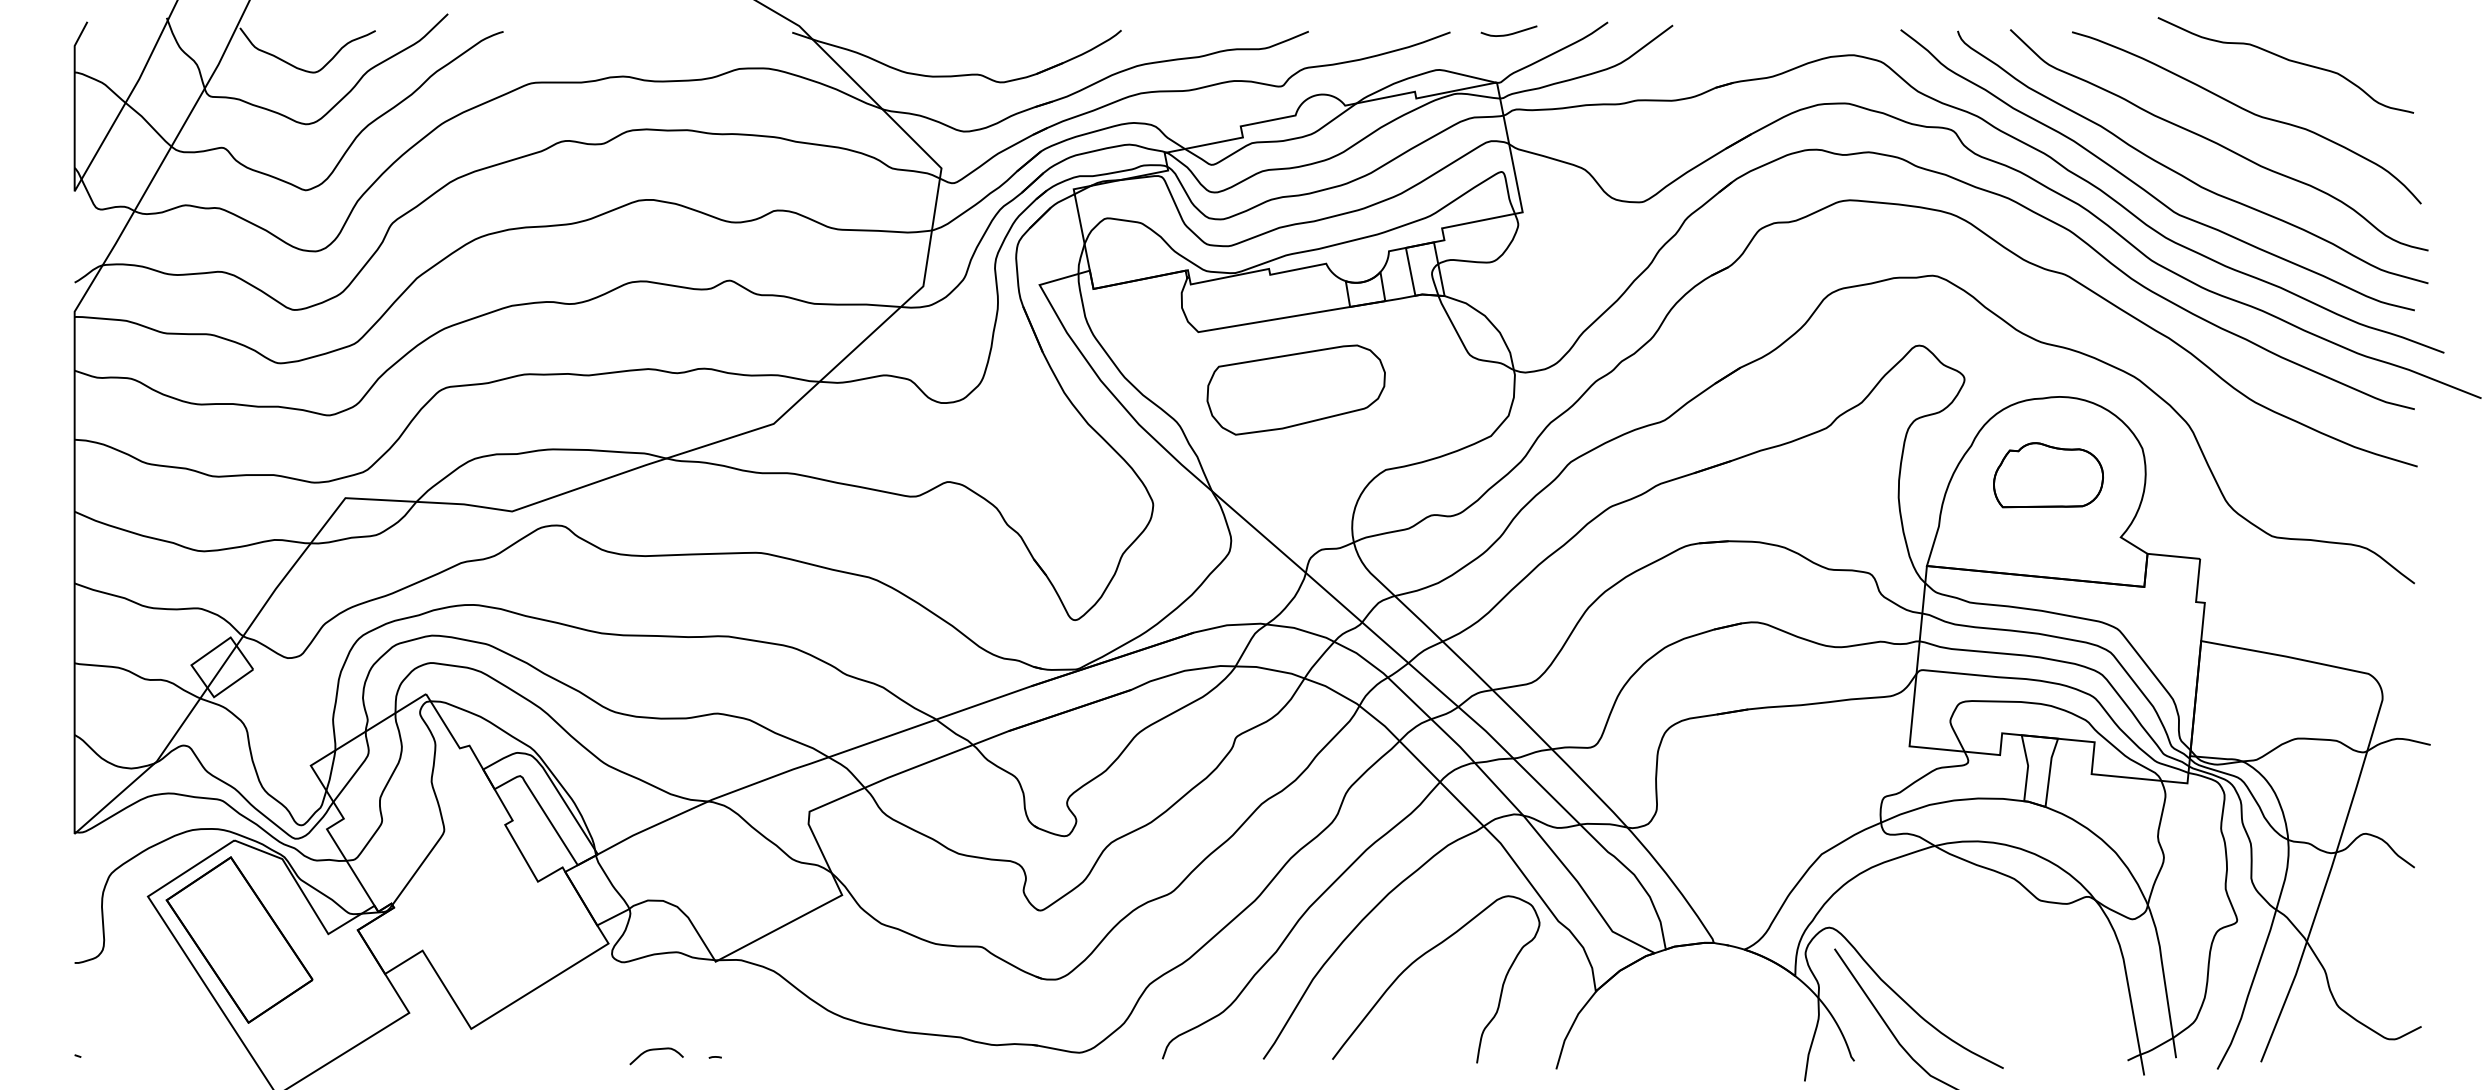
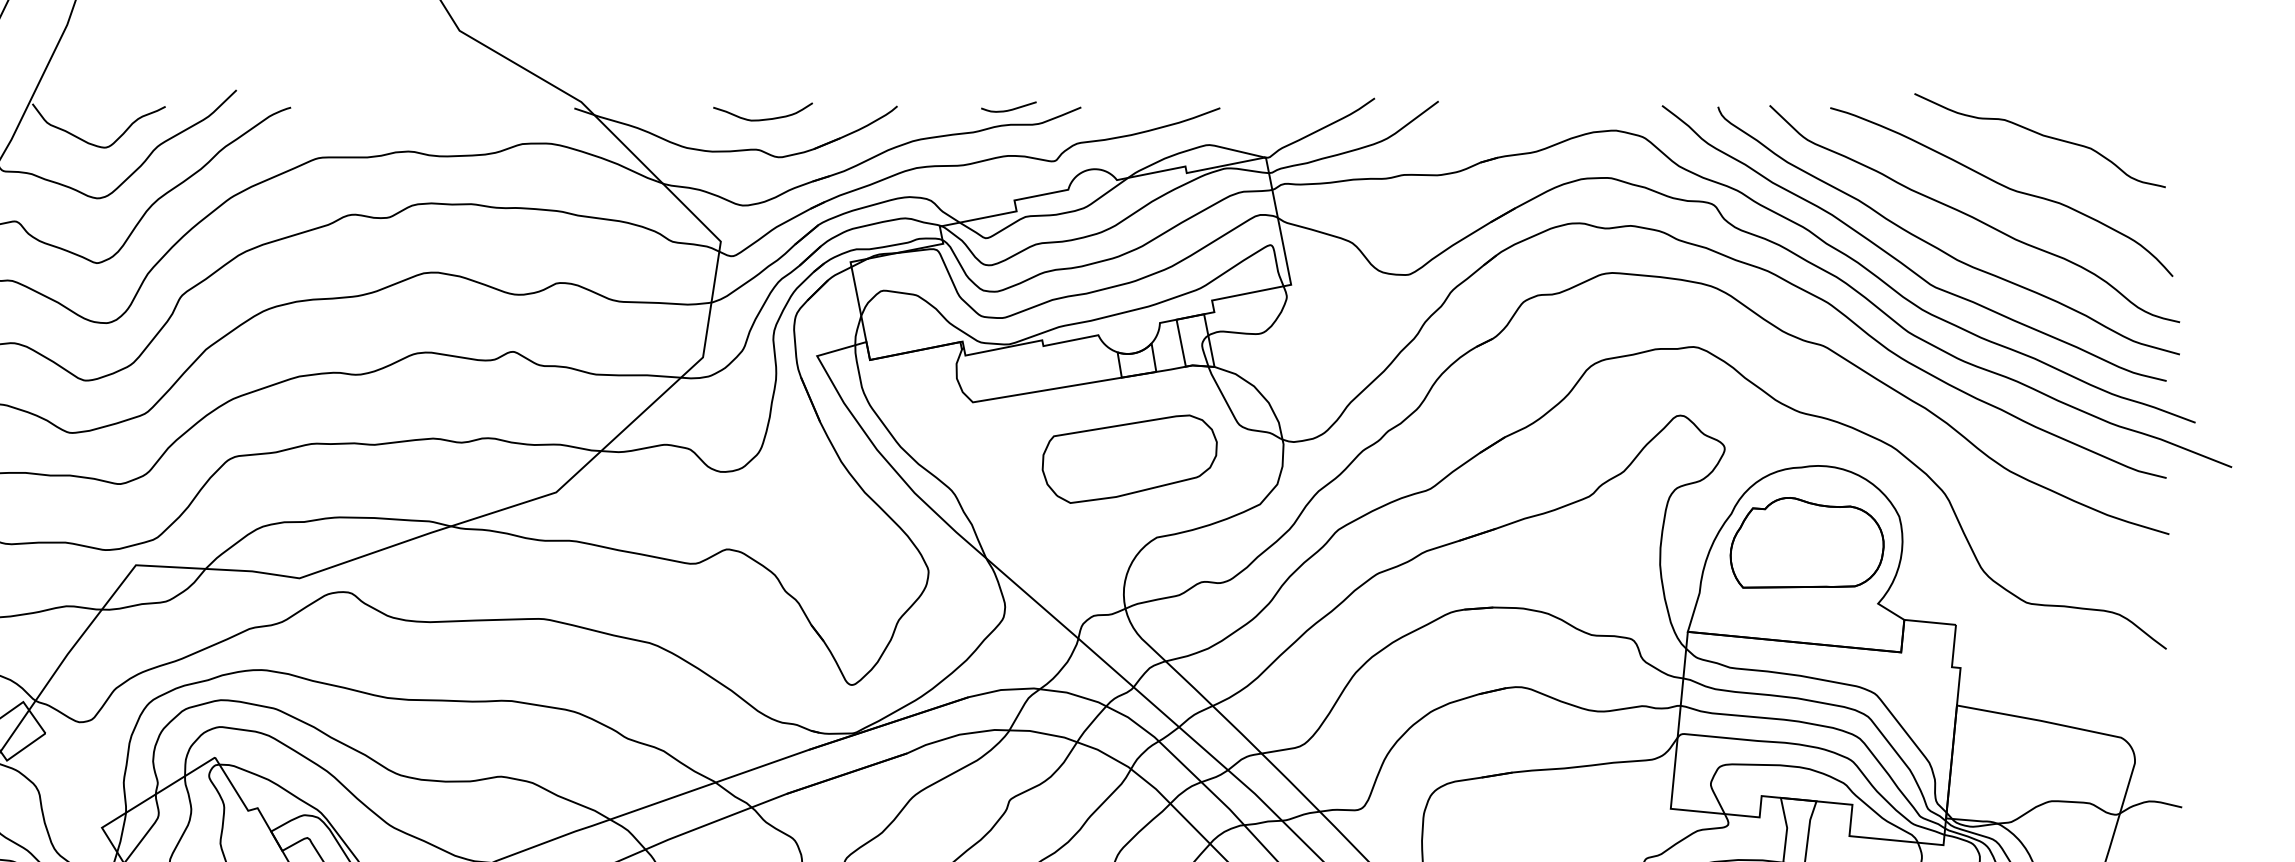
curve: (1508, 33) -> (1008, 109), moved
curve: (984, 43) -> (763, 119), added
part: (1295, 389) -> (1129, 458), moved
part: (2048, 474) -> (1807, 542), size x1.43

